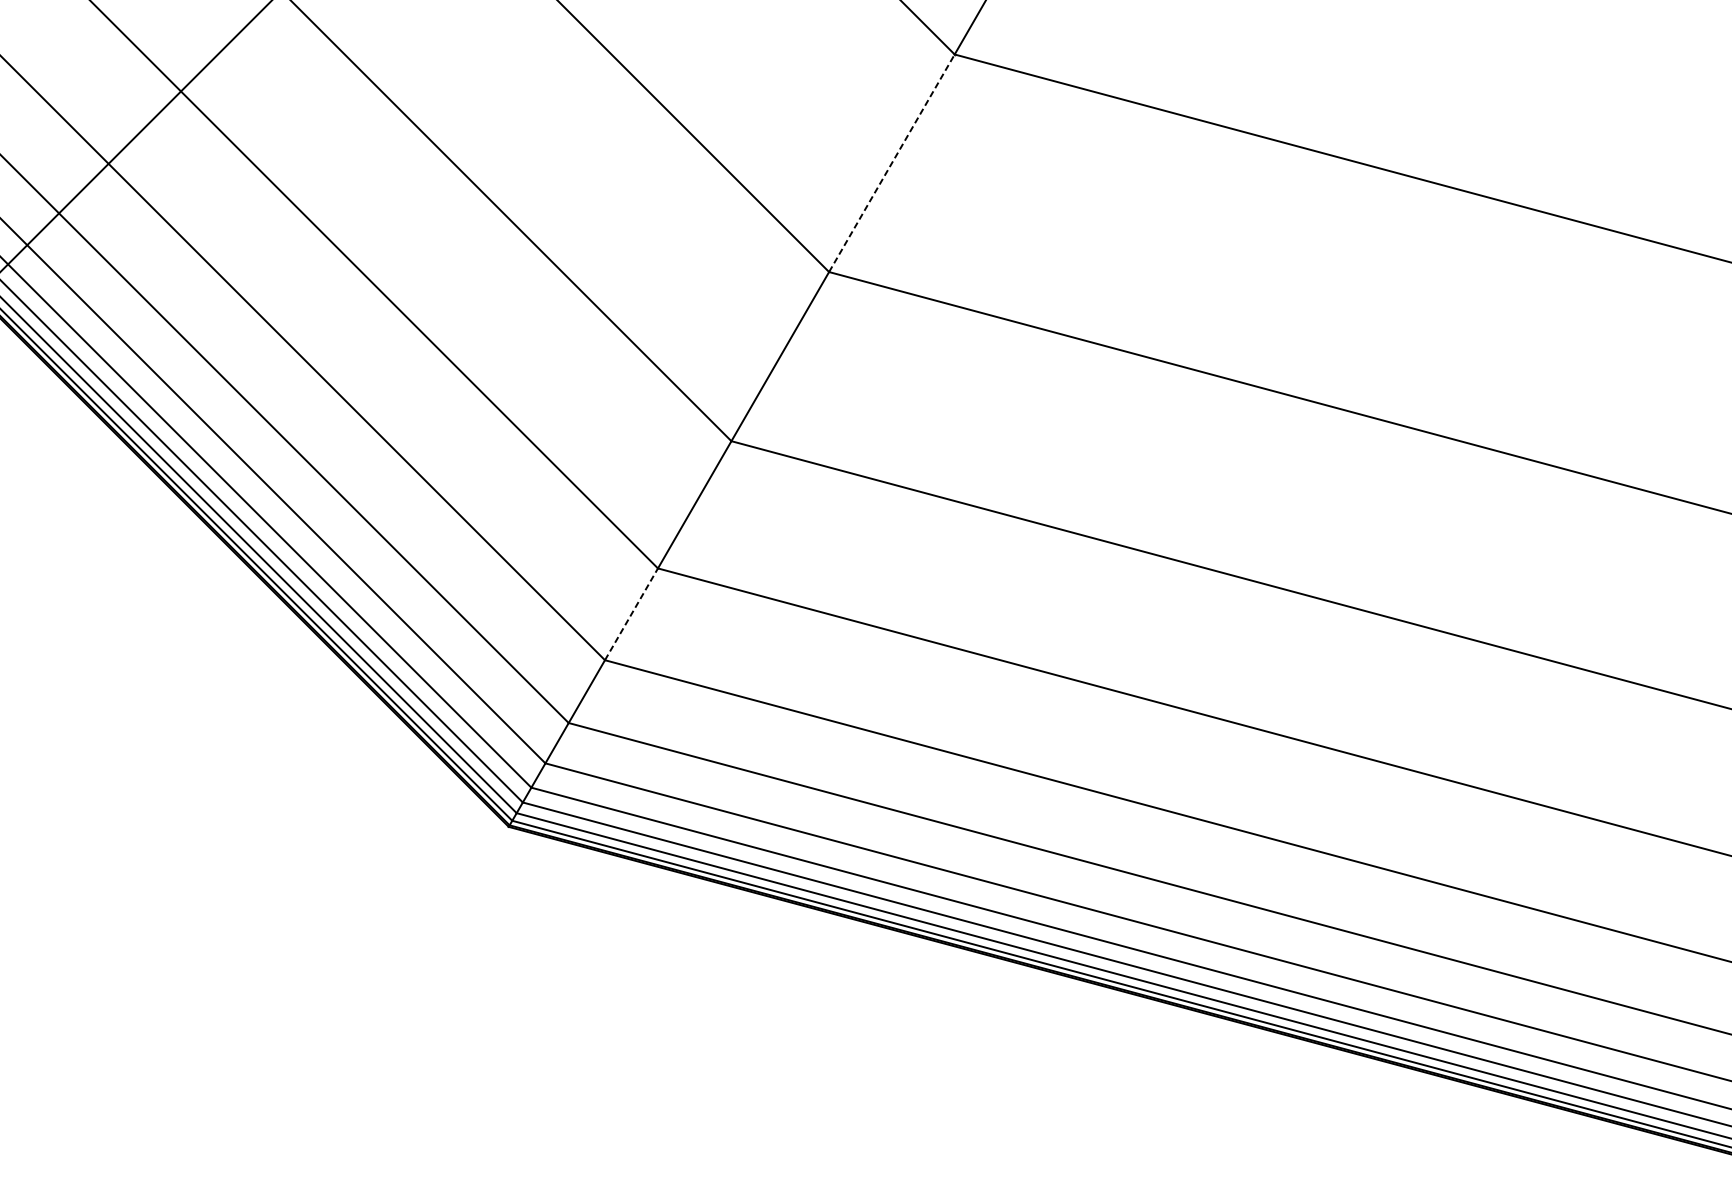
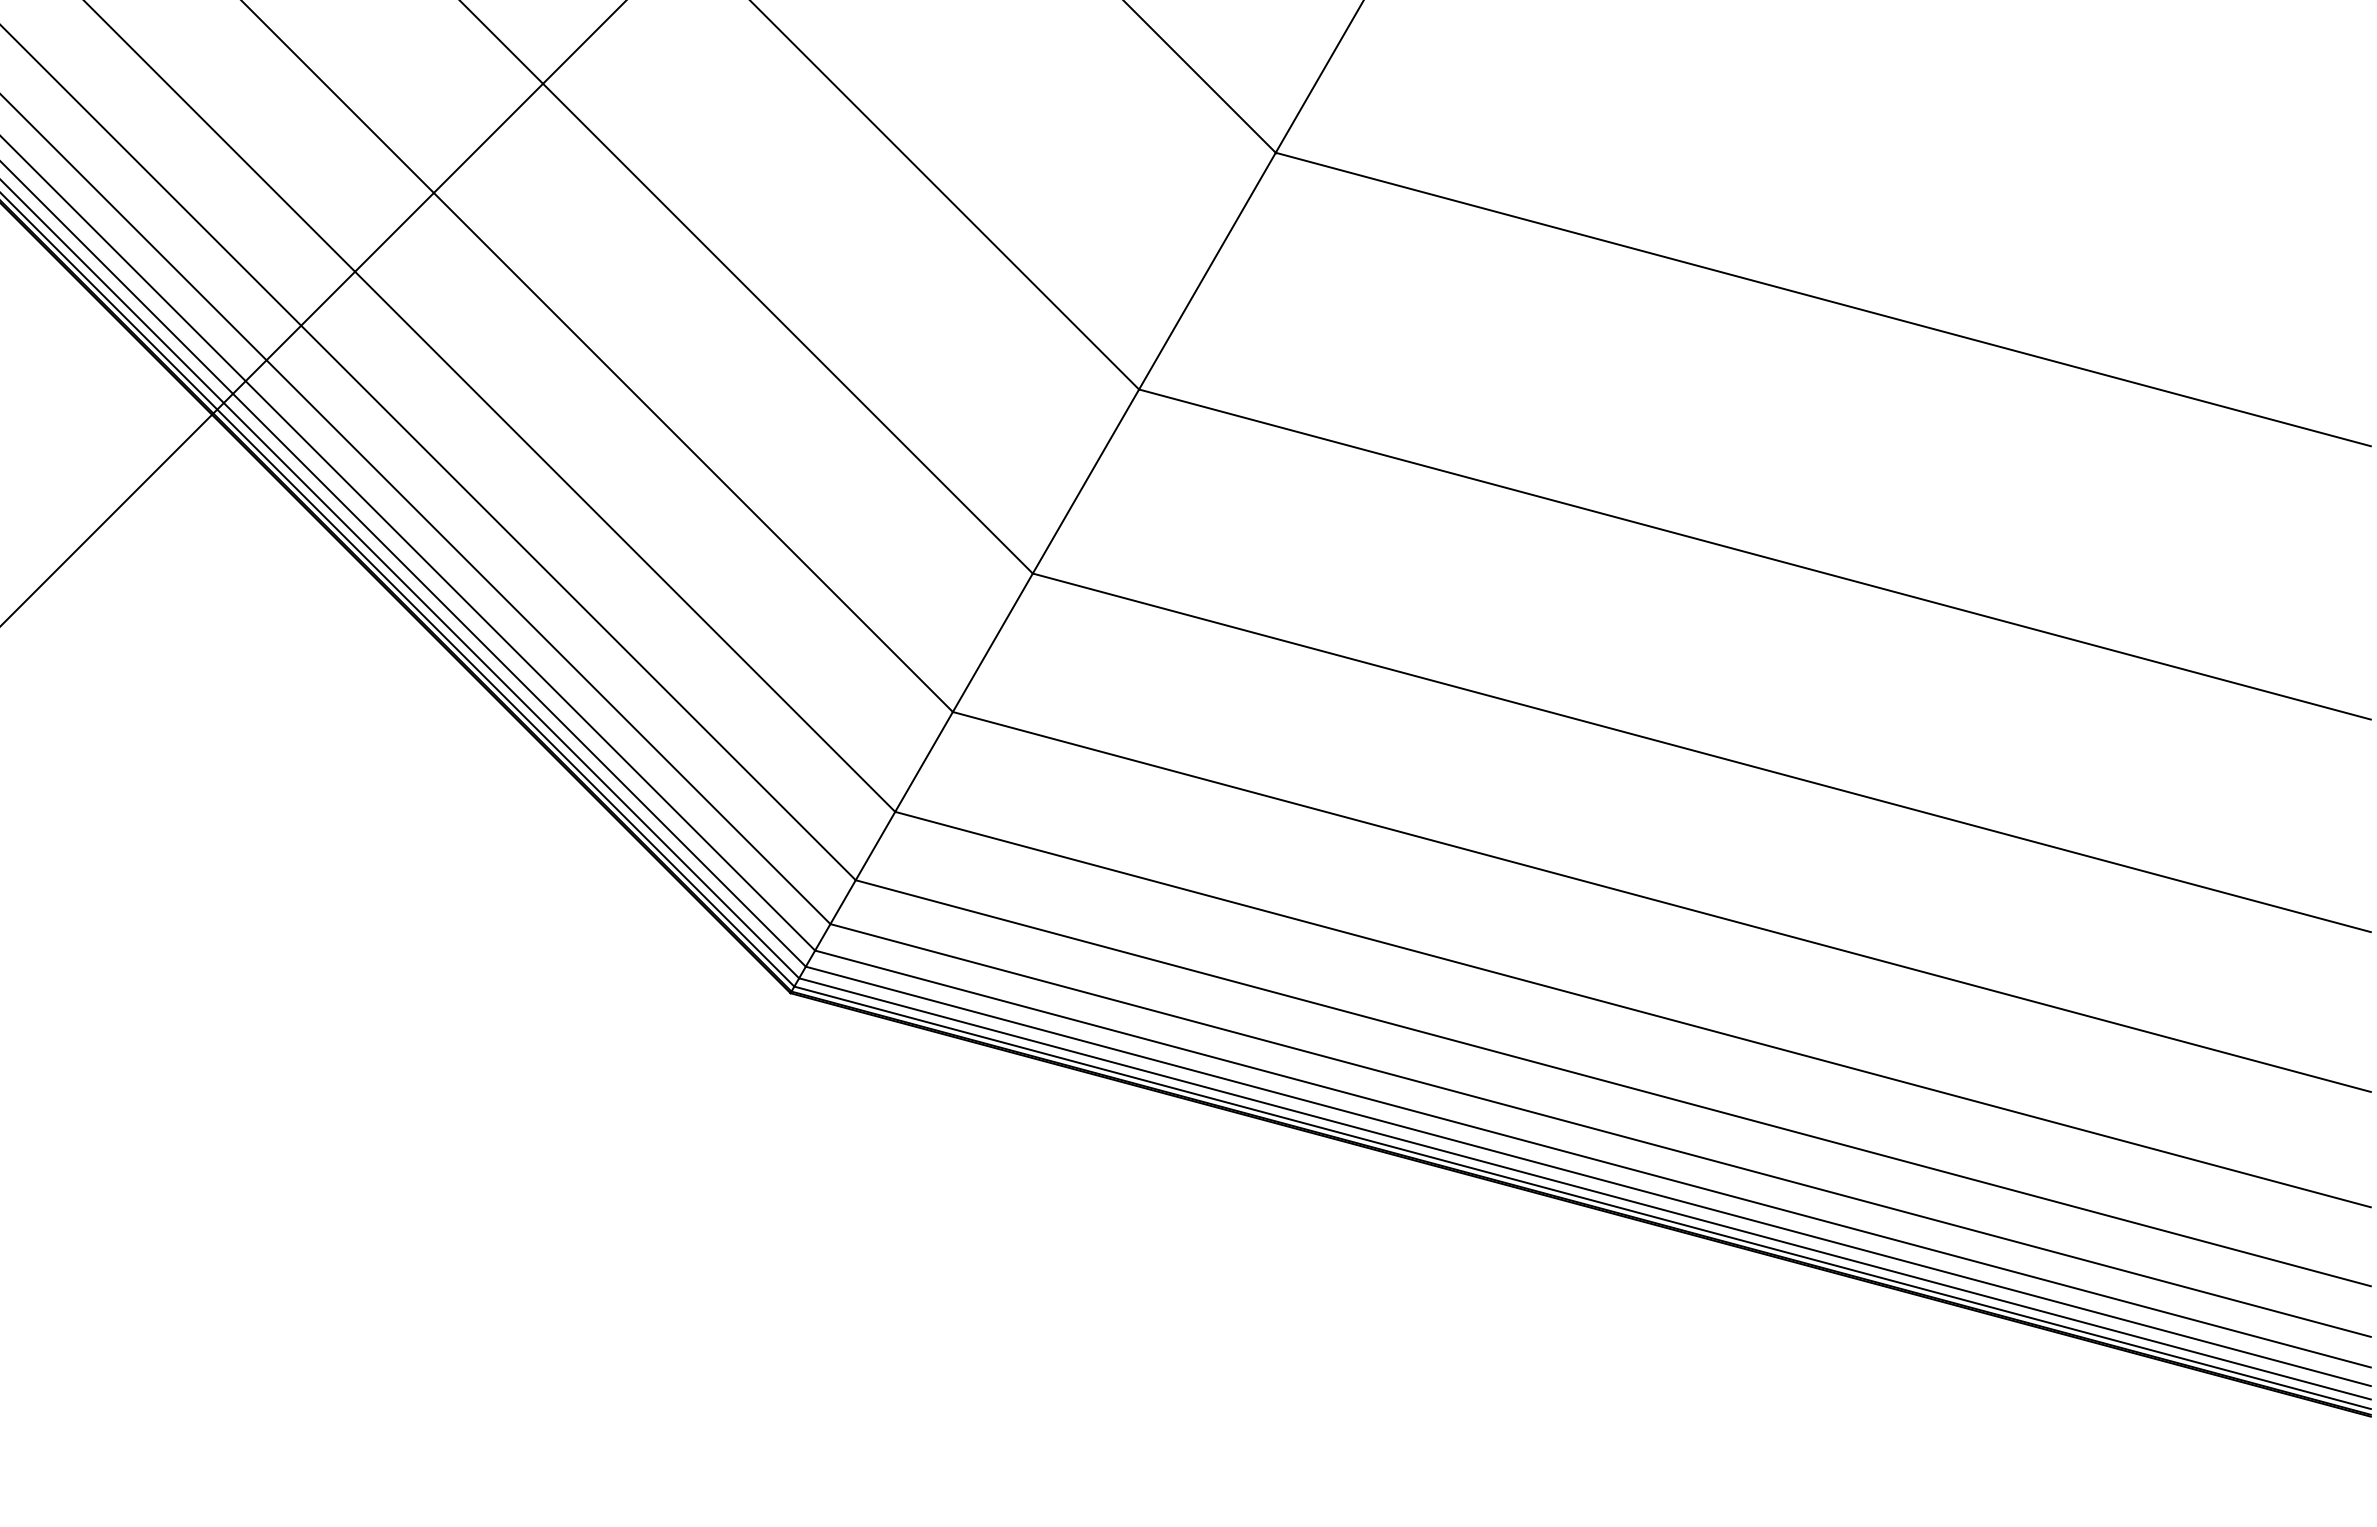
line: (891, 163) -> (1207, 271), dashed -> solid
line: (631, 613) -> (924, 761), dashed -> solid

